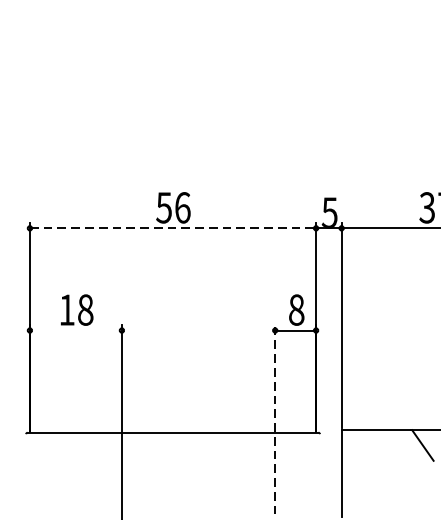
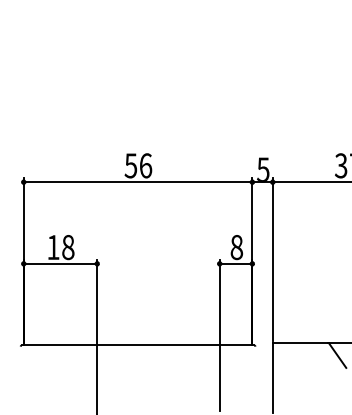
line: (173, 228) -> (138, 182), dashed -> solid
line: (75, 330) -> (60, 263), added
line: (274, 420) -> (219, 335), dashed -> solid

